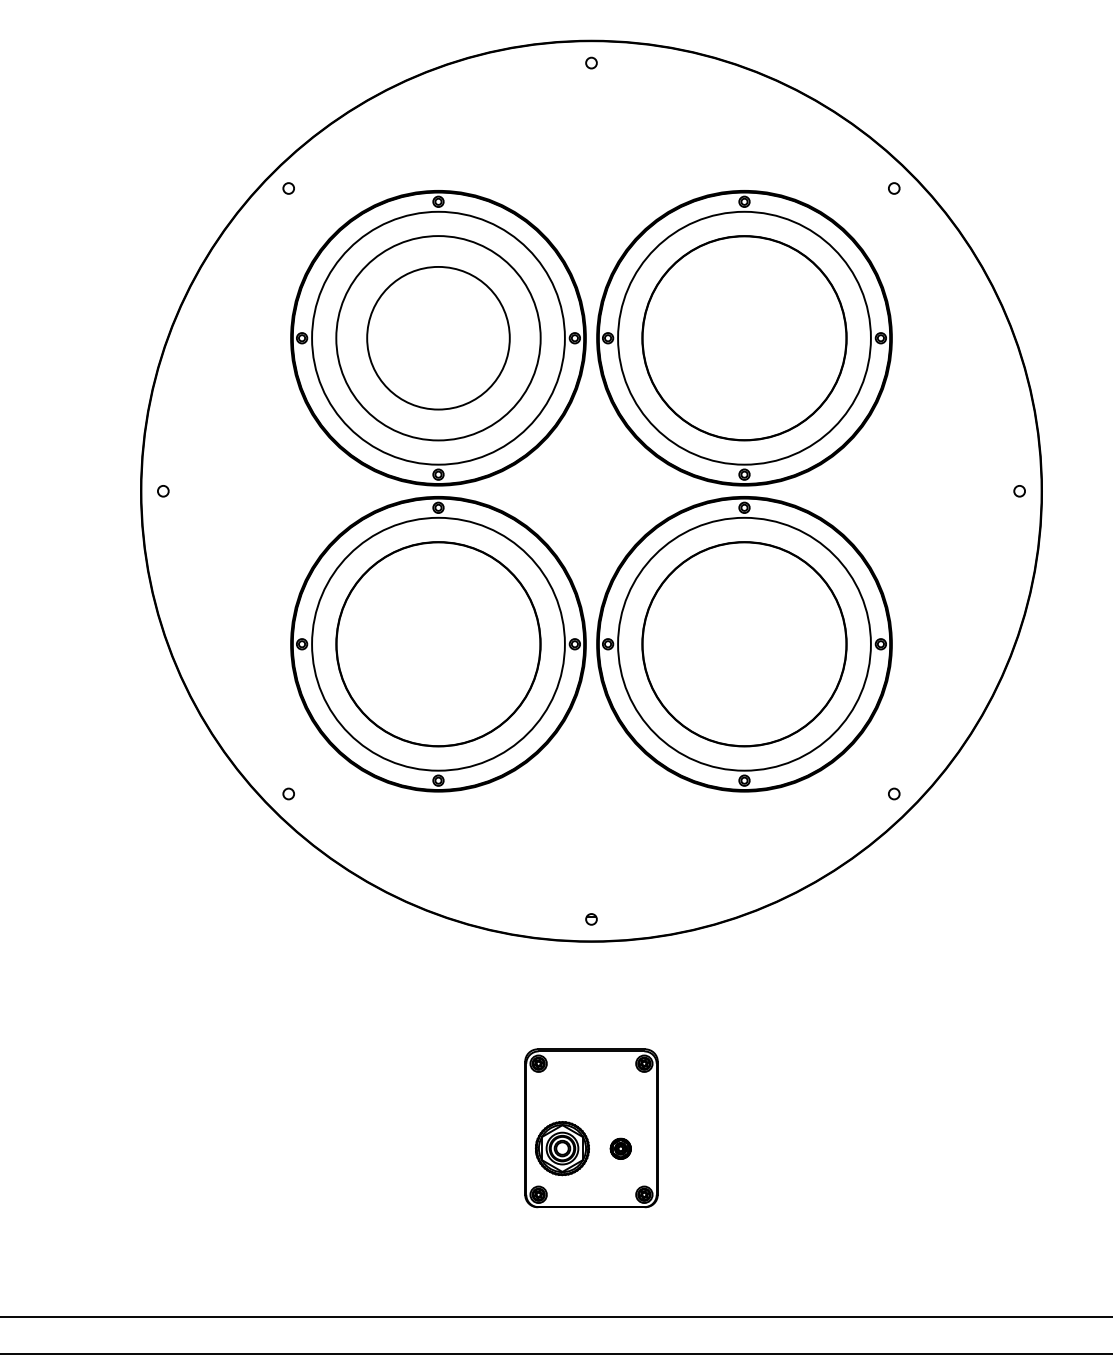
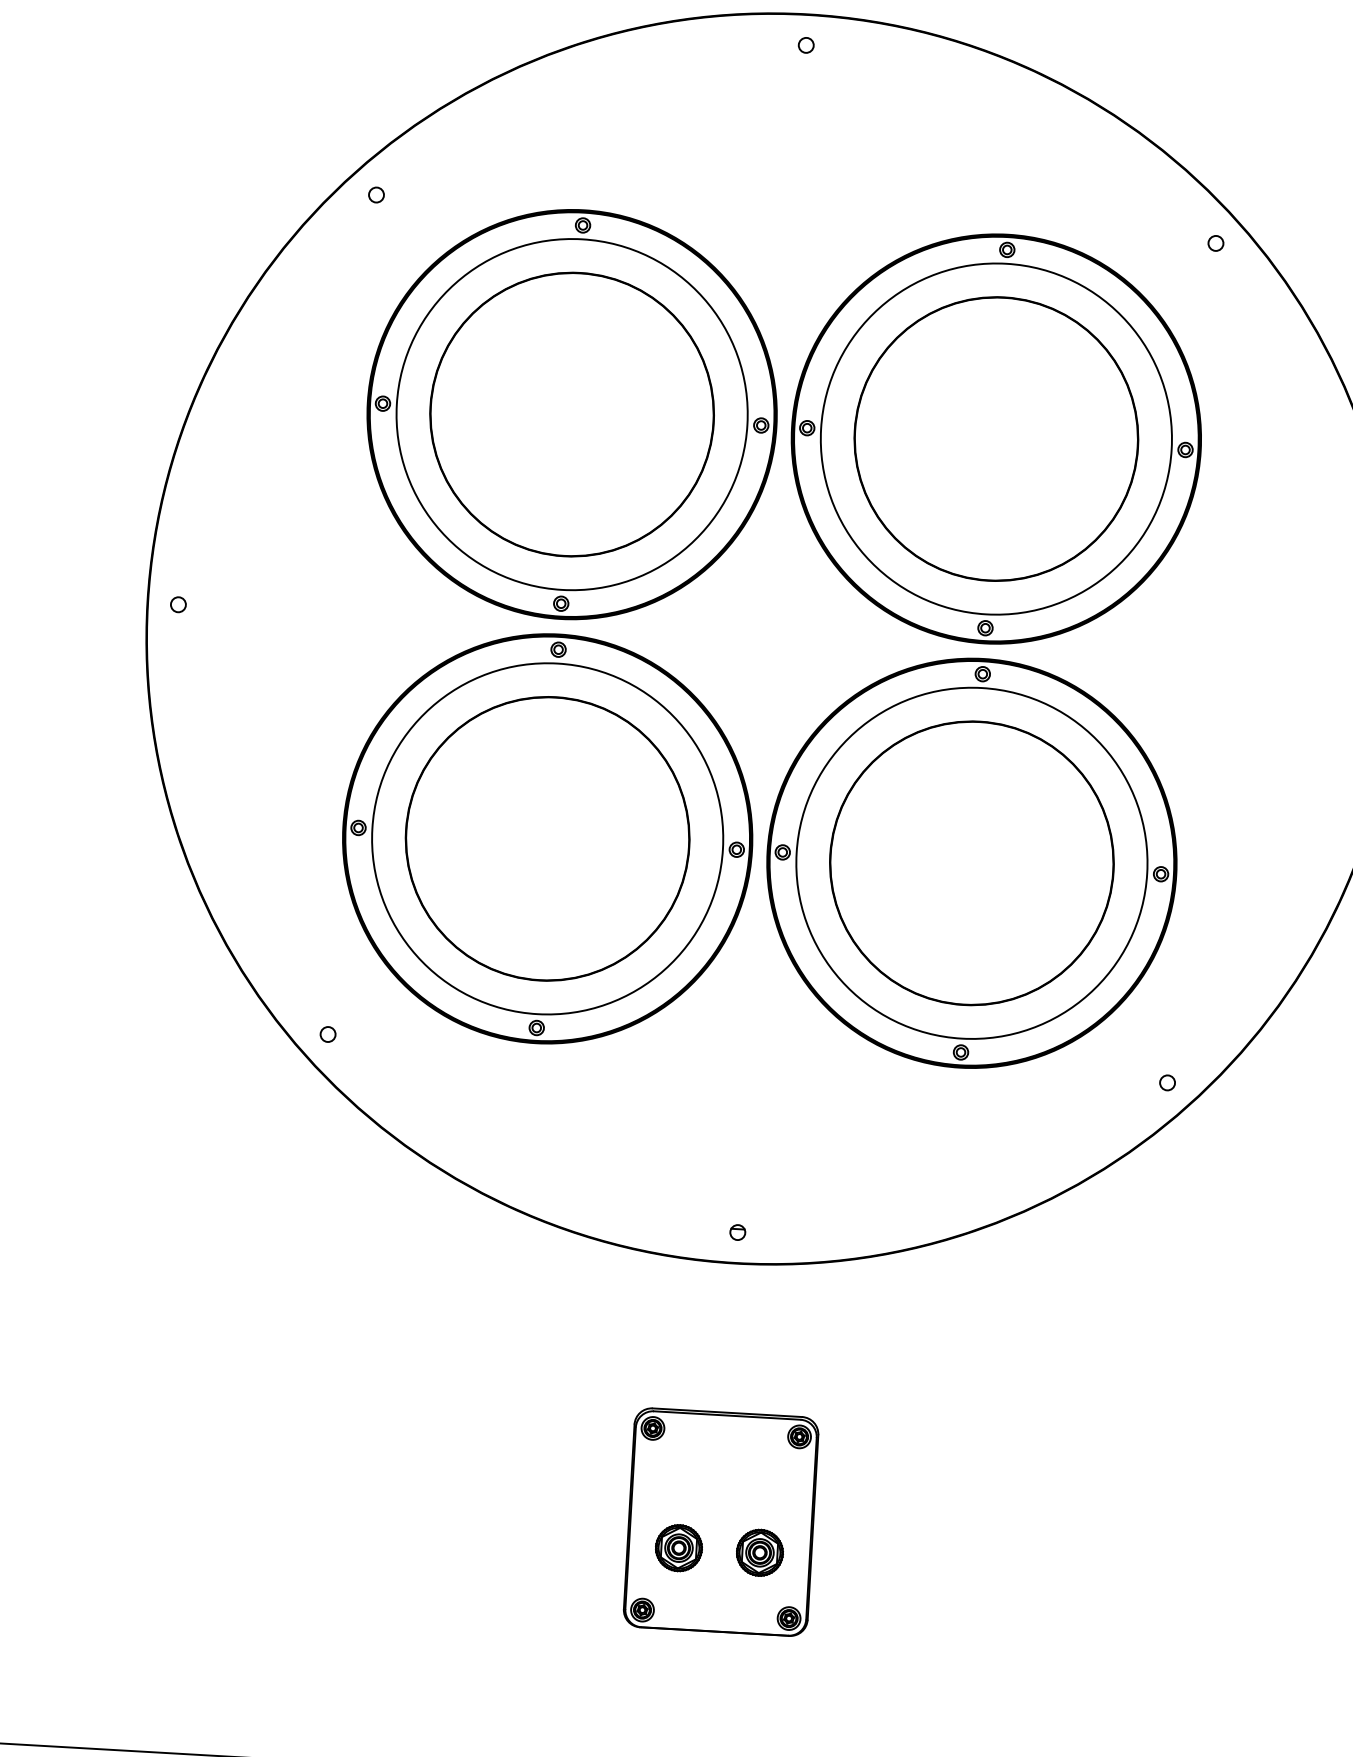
circle: (438, 338) -> (572, 414), size x1.43
part: (561, 1148) -> (677, 1547), size x0.62
part: (620, 1148) -> (759, 1552), size x1.67

